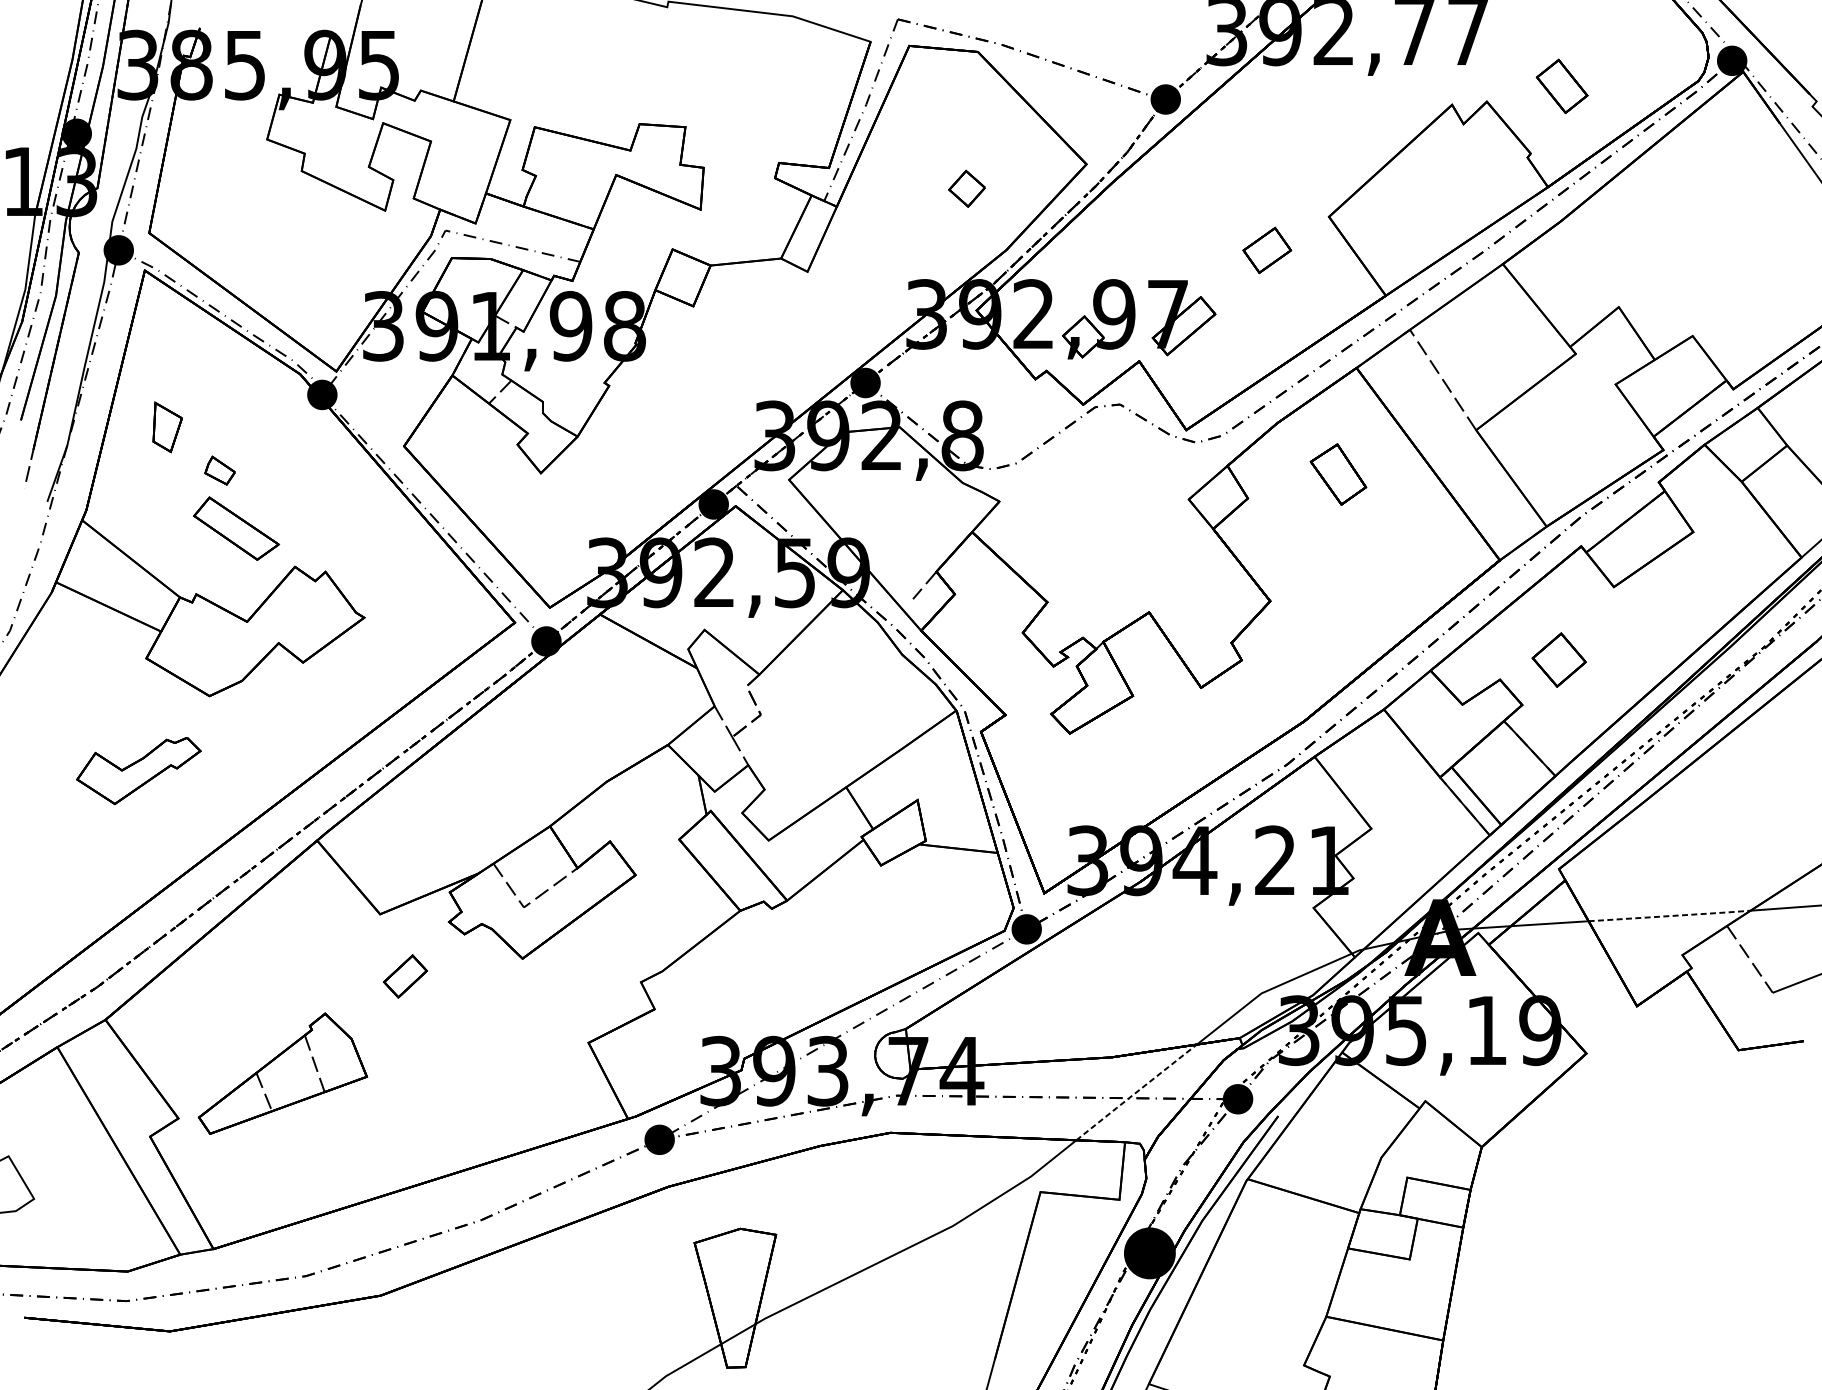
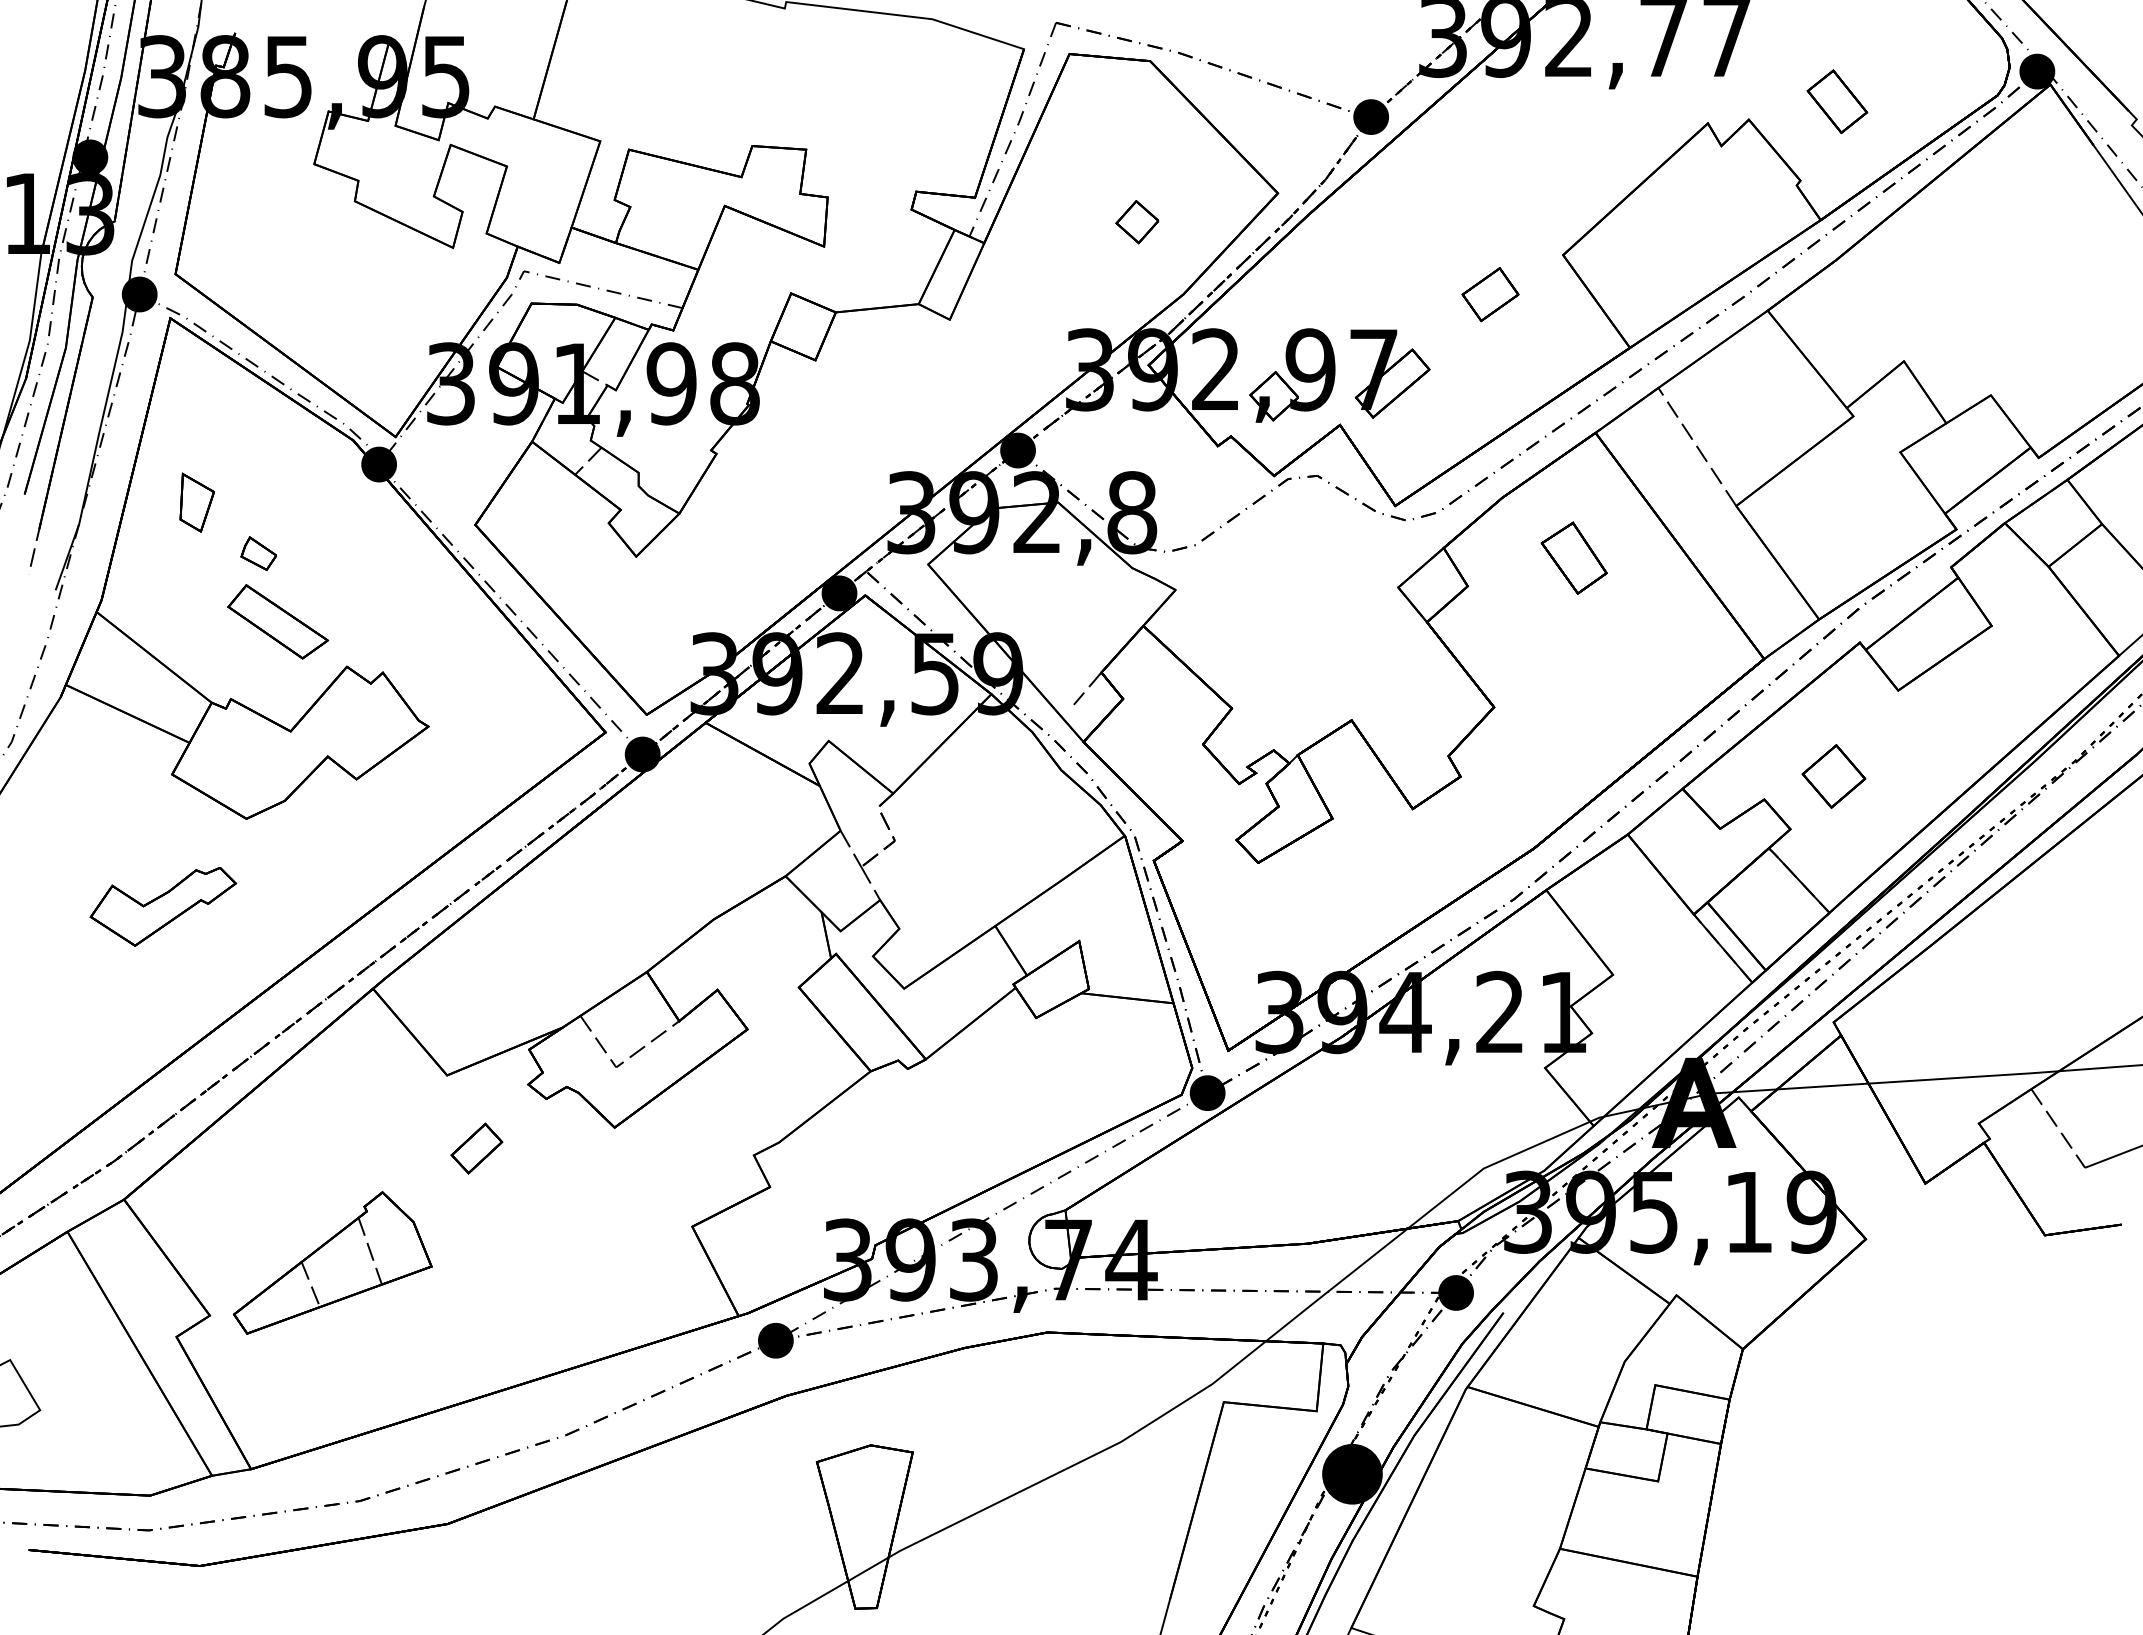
line: (1671, 916) -> (1965, 1077), dashed -> solid
line: (1136, 1092) -> (1336, 1284), dashed -> solid

